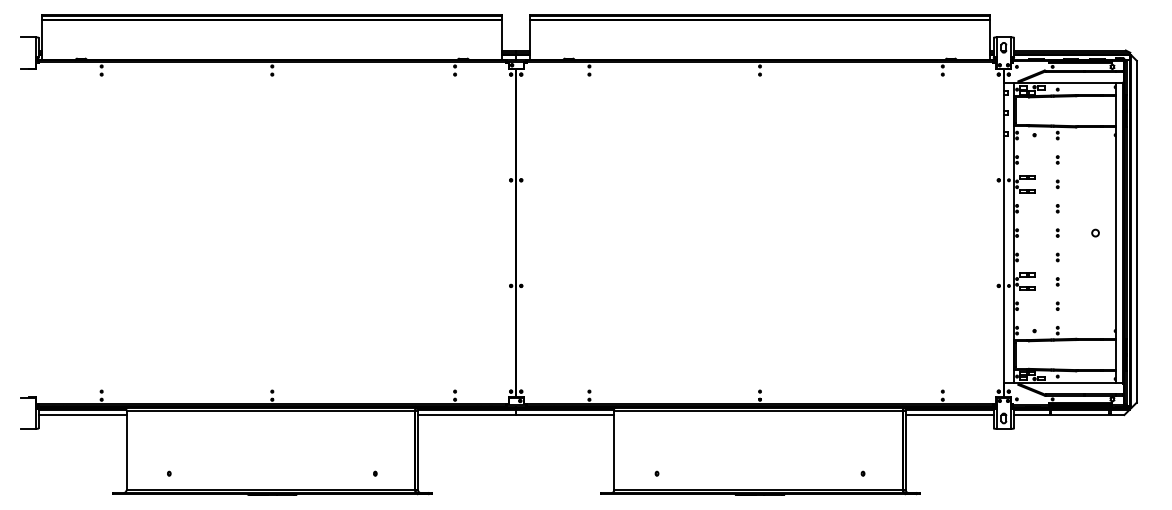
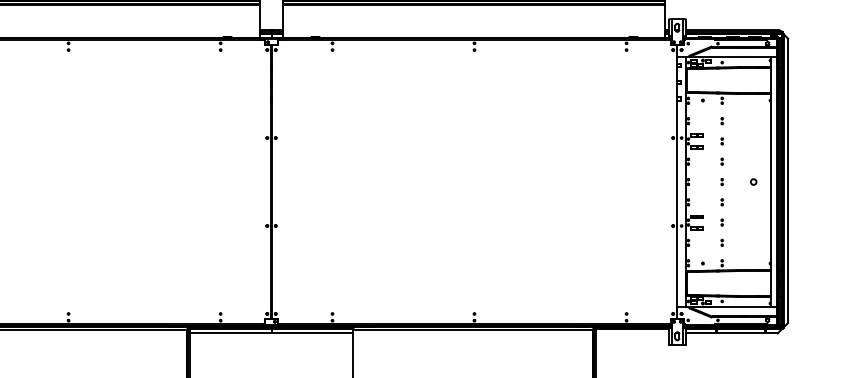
line: (949, 415) -> (632, 333), removed

